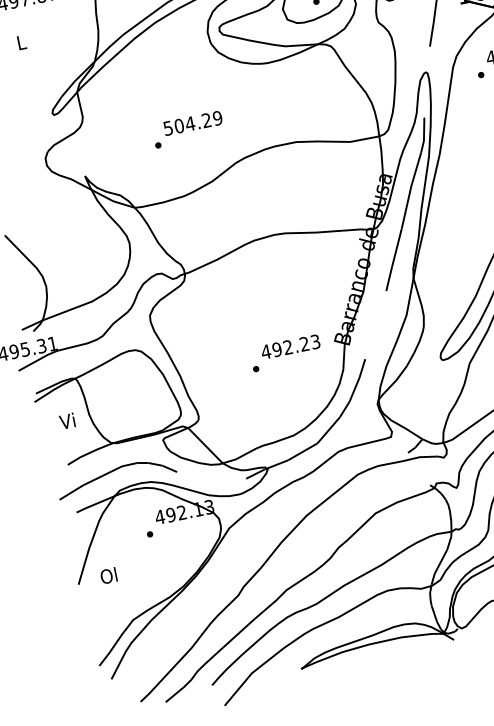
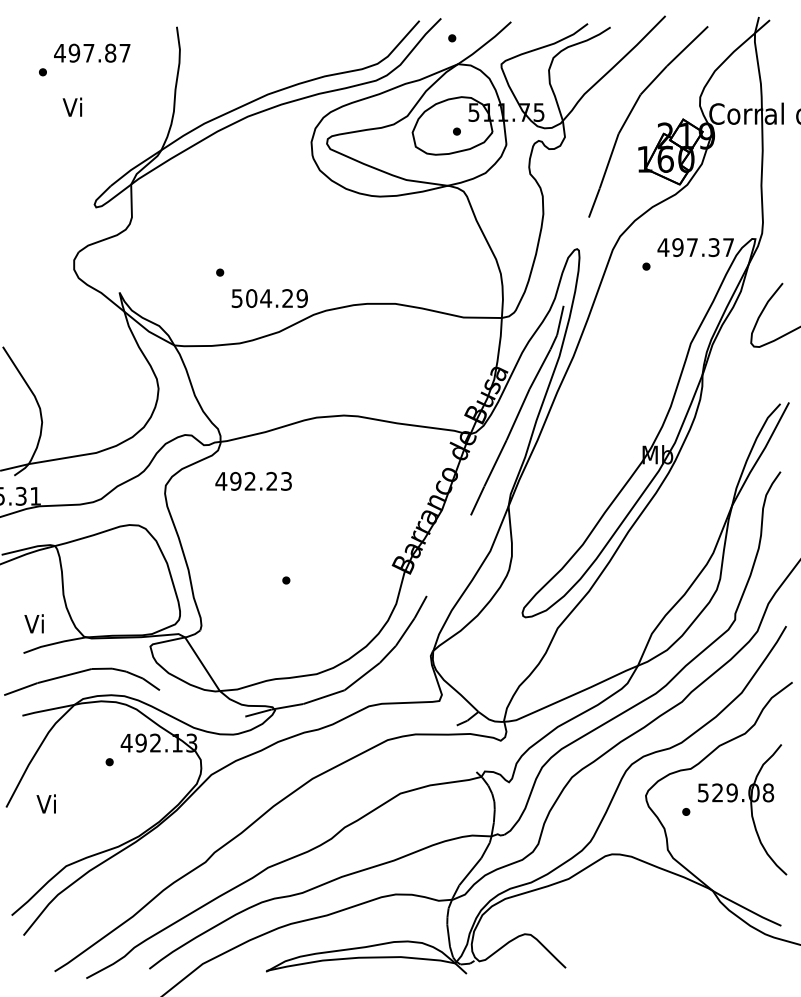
text: (20, 42) -> (72, 106), L -> Vi
text: (192, 123) -> (269, 298), moved
text: (290, 347) -> (253, 481), moved
text: (66, 421) -> (33, 623), moved
text: (108, 575) -> (46, 803), Ol -> Vi

